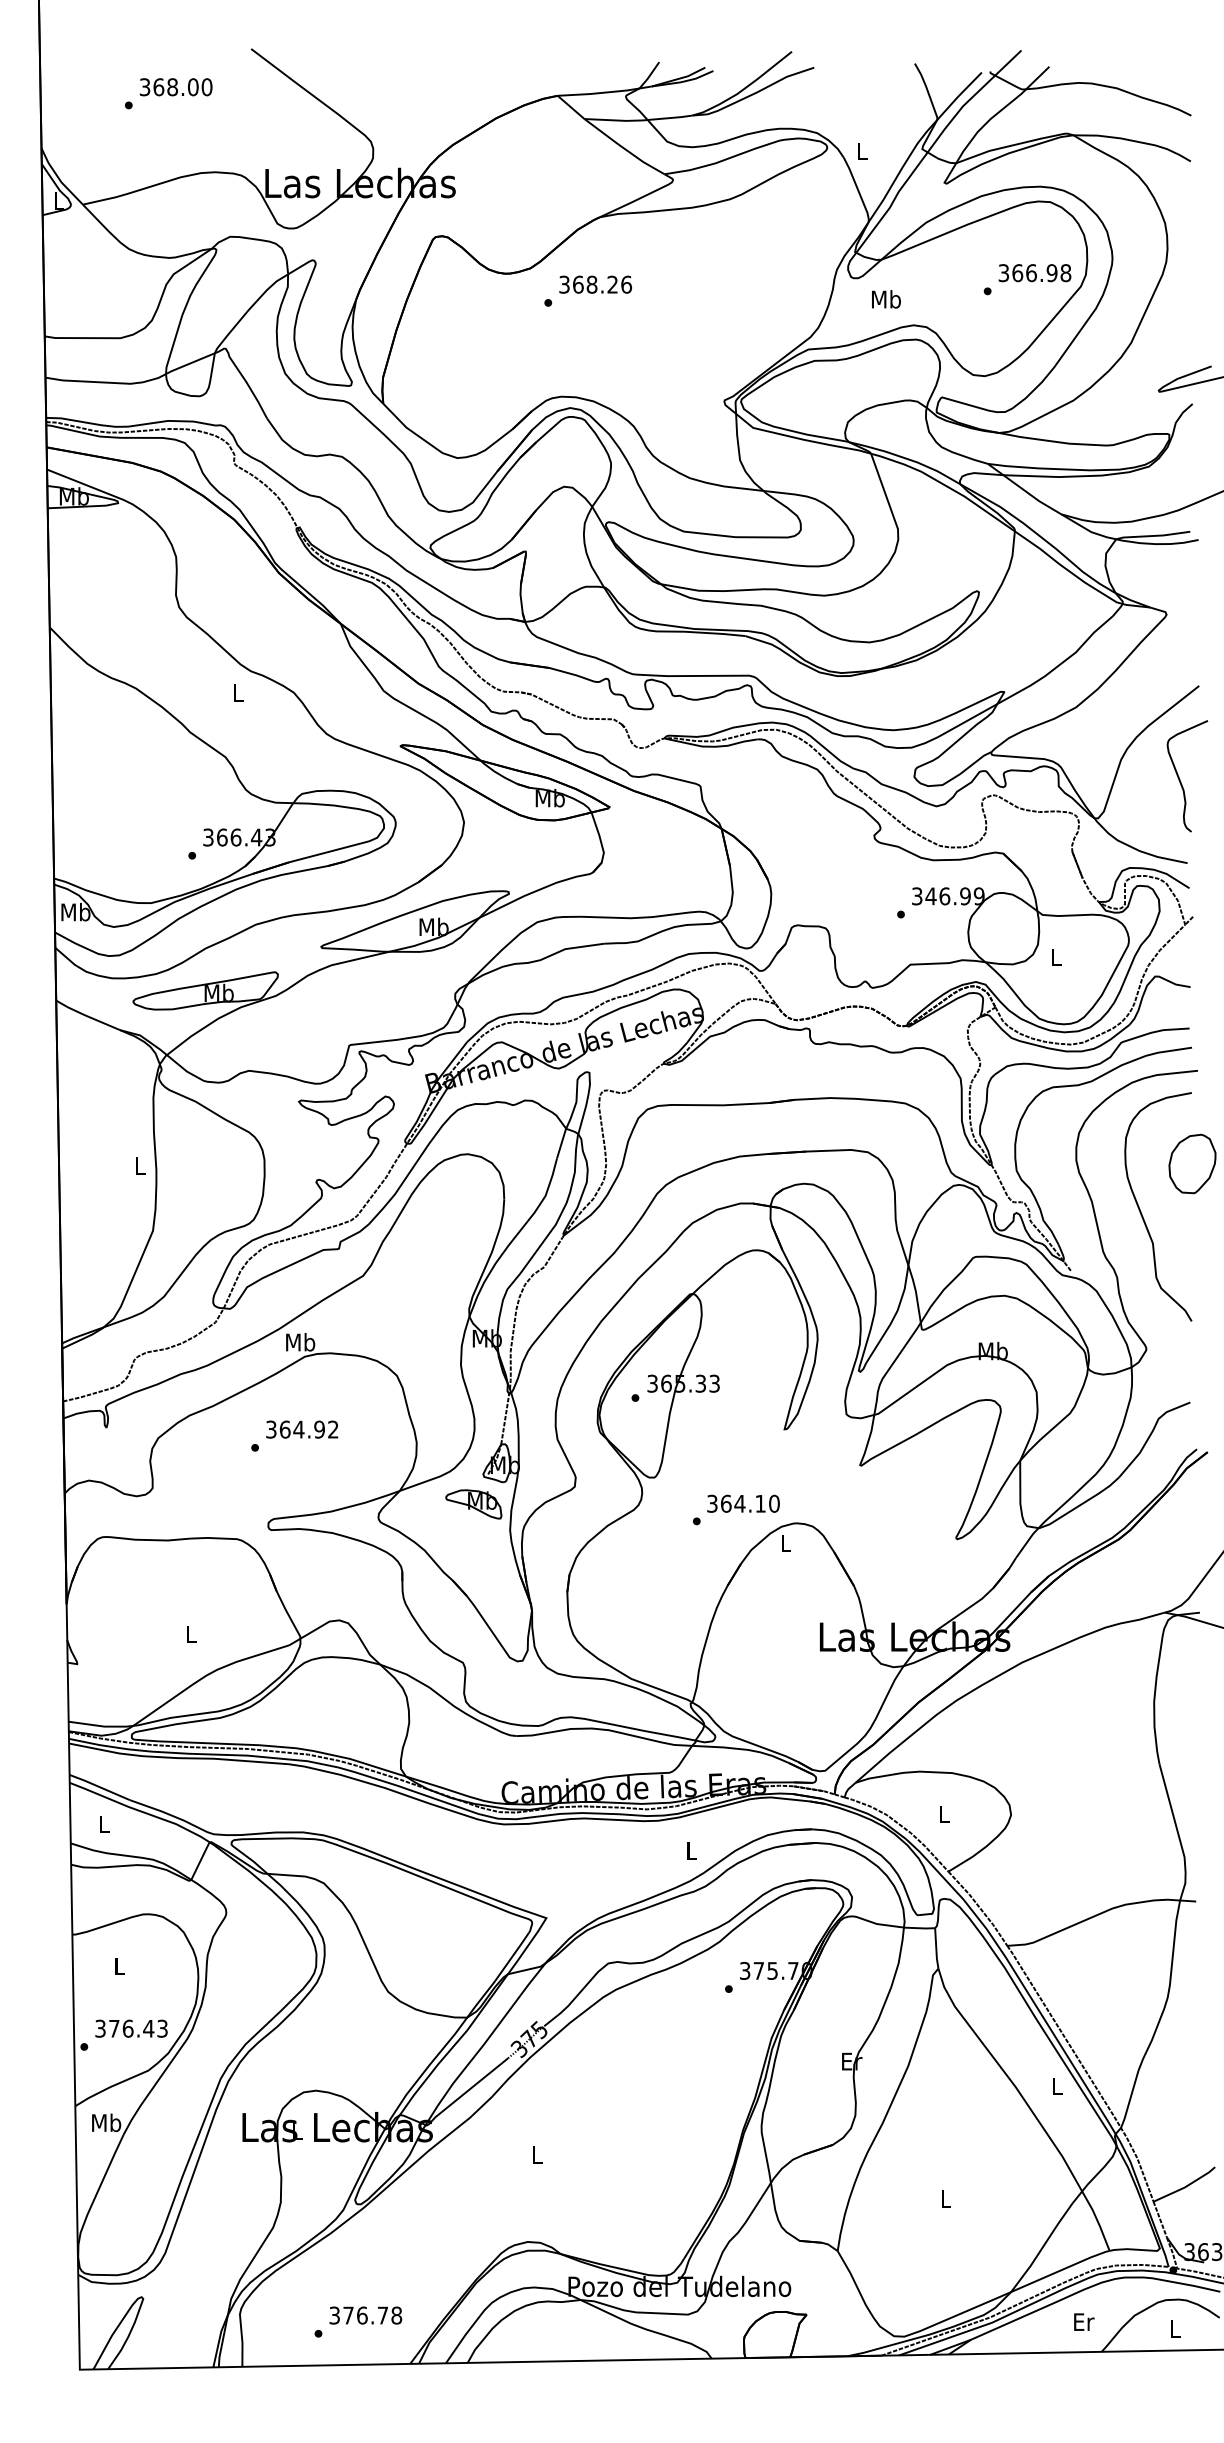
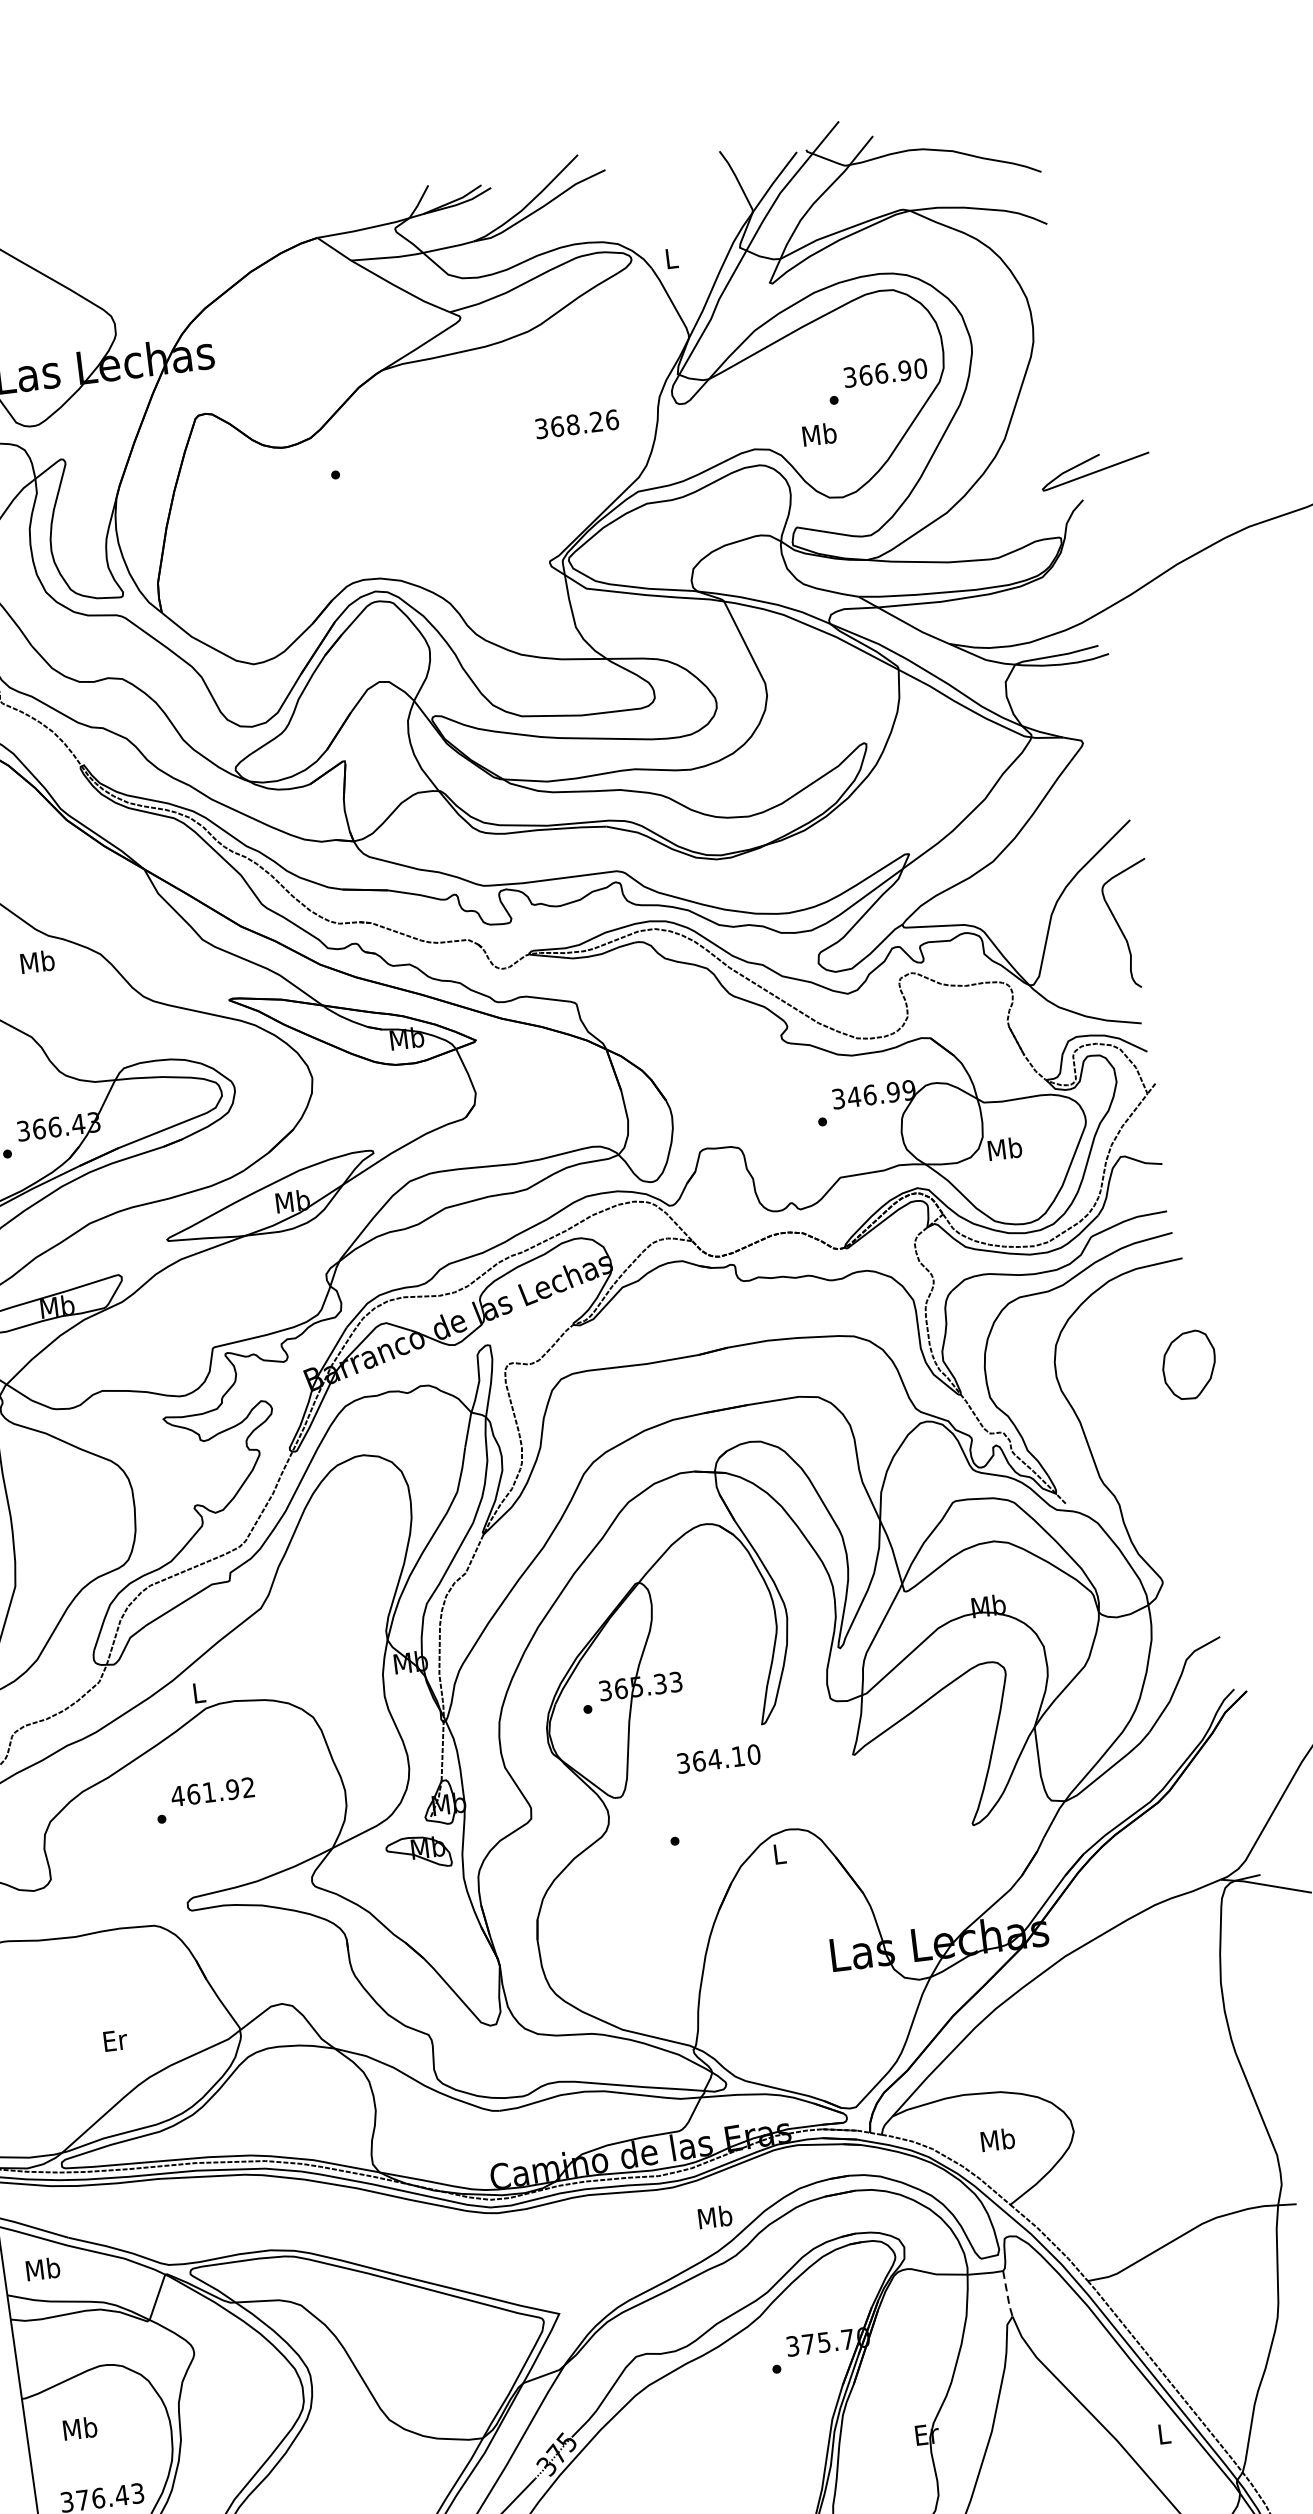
text: (1065, 272) -> (920, 368), 366.98 -> 366.90
text: (595, 284) -> (576, 424), moved
text: (886, 299) -> (819, 434), moved
text: (238, 692) -> (37, 961), L -> Mb
text: (1055, 957) -> (1004, 1149), L -> Mb
curve: (1141, 1211) -> (1137, 1426), removed
text: (300, 1342) -> (198, 1693), Mb -> L
text: (284, 1429) -> (192, 1794), 364.92 -> 461.92
text: (743, 1503) -> (718, 1758), moved
text: (191, 1634) -> (115, 2040), L -> Er
text: (944, 1813) -> (997, 2139), L -> Mb
text: (104, 1824) -> (43, 2269), L -> Mb
text: (691, 1850) -> (714, 2216), L -> Mb
line: (936, 1948) -> (1007, 2293), solid -> dashed
text: (119, 1966) -> (80, 2428), L -> Mb

